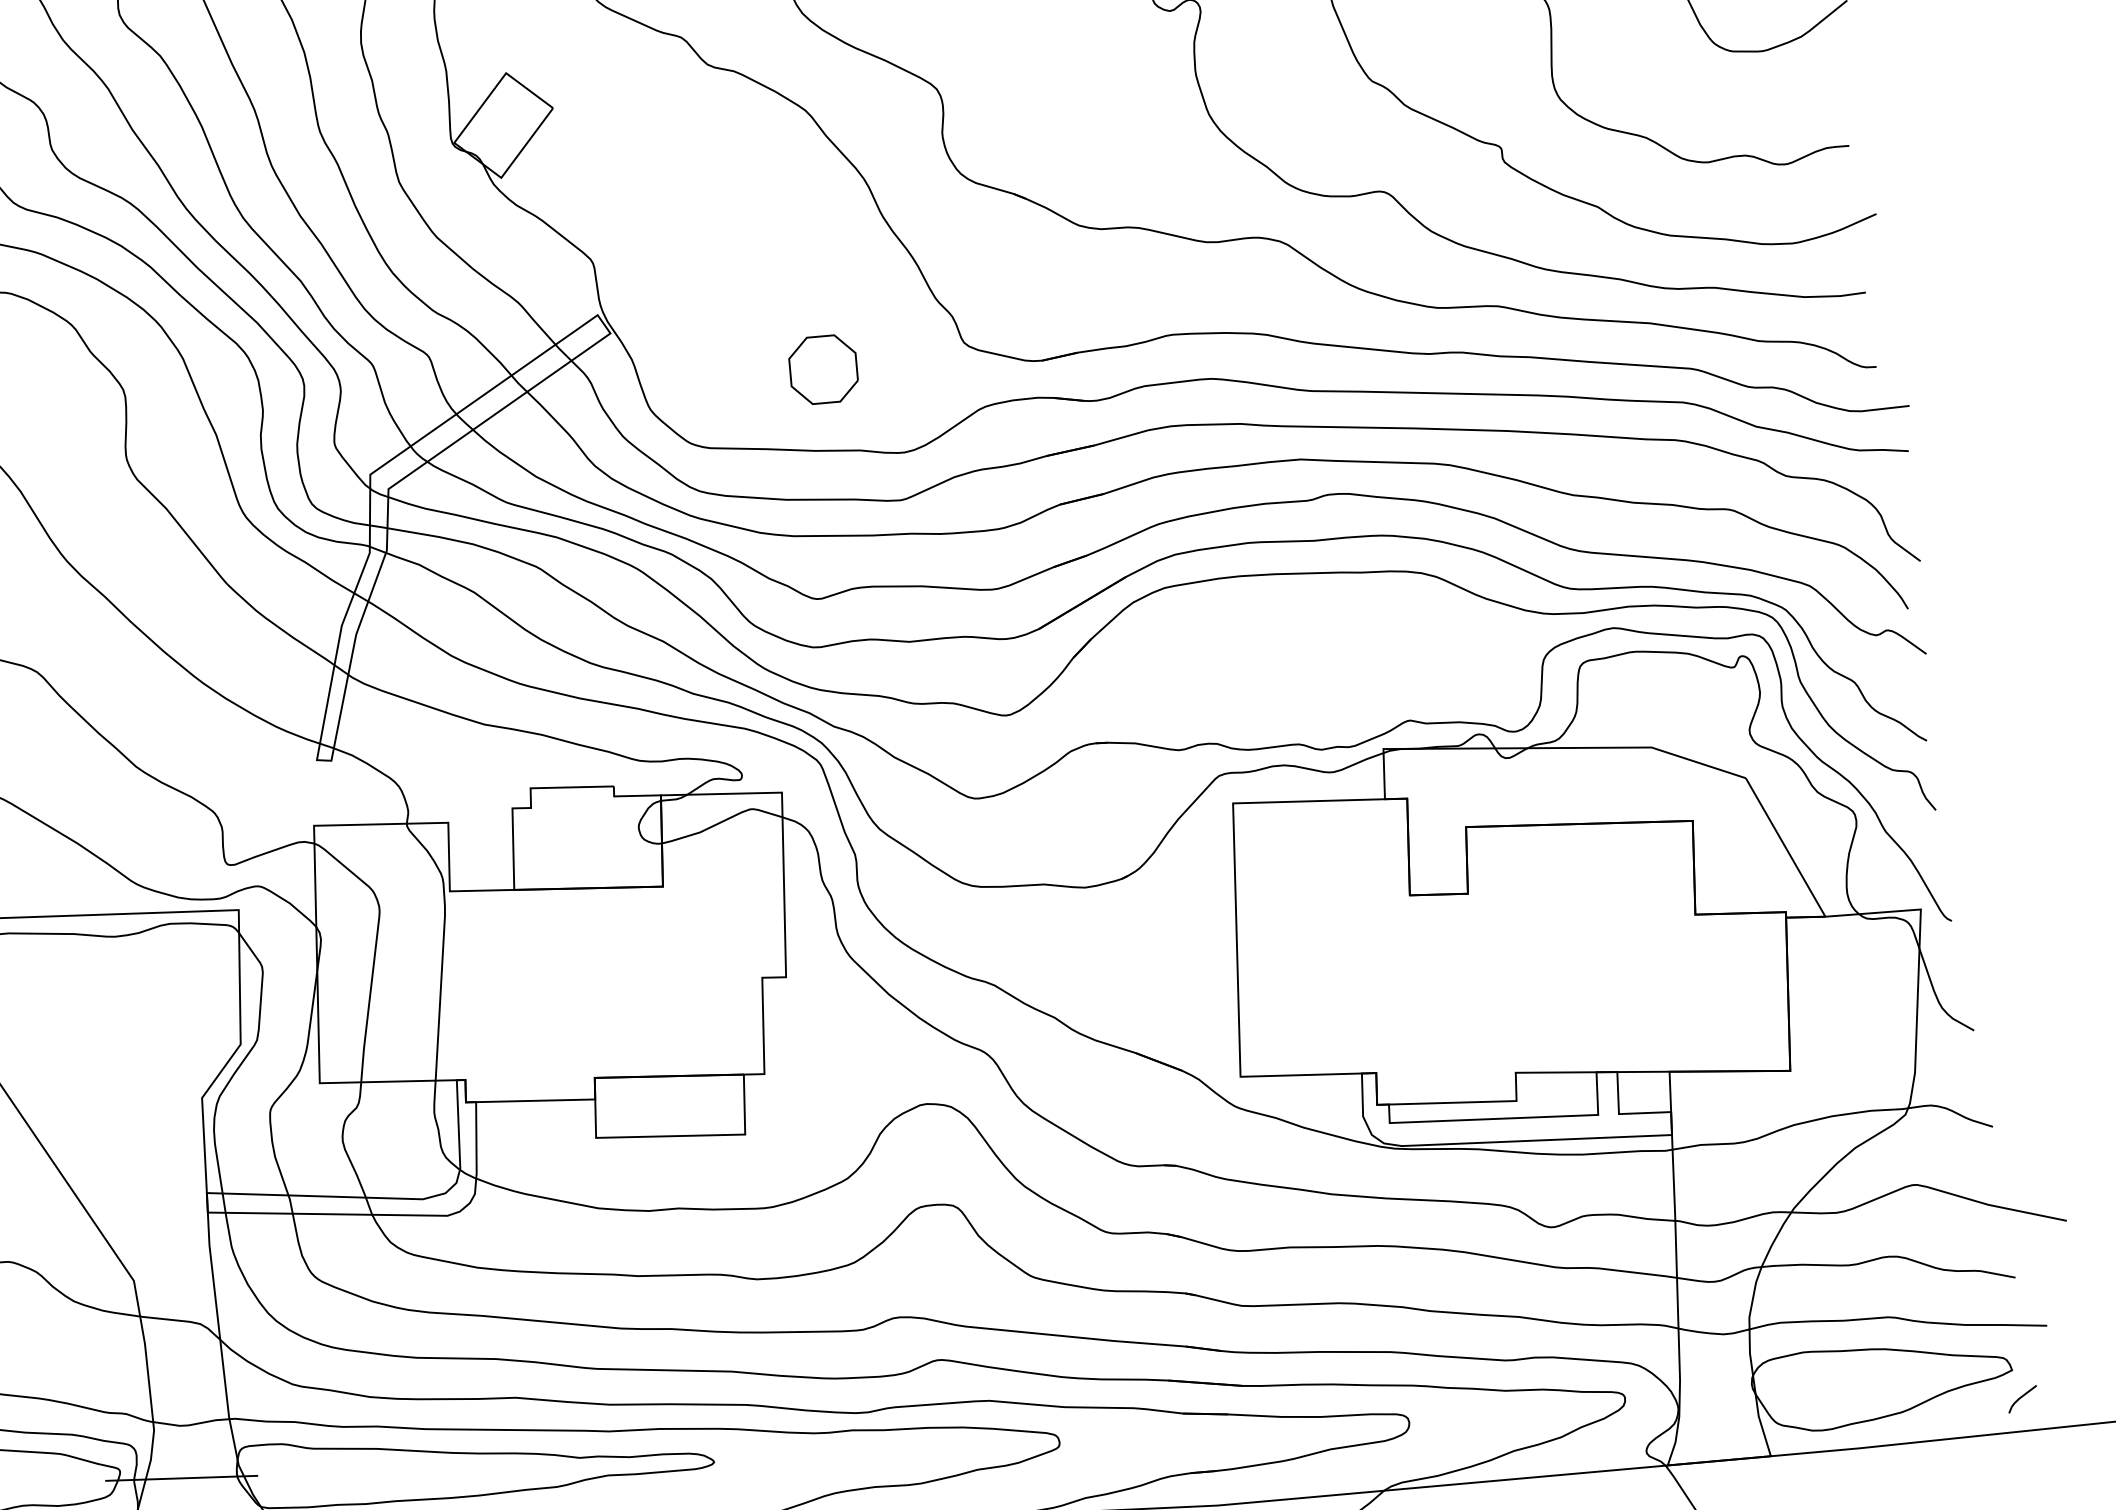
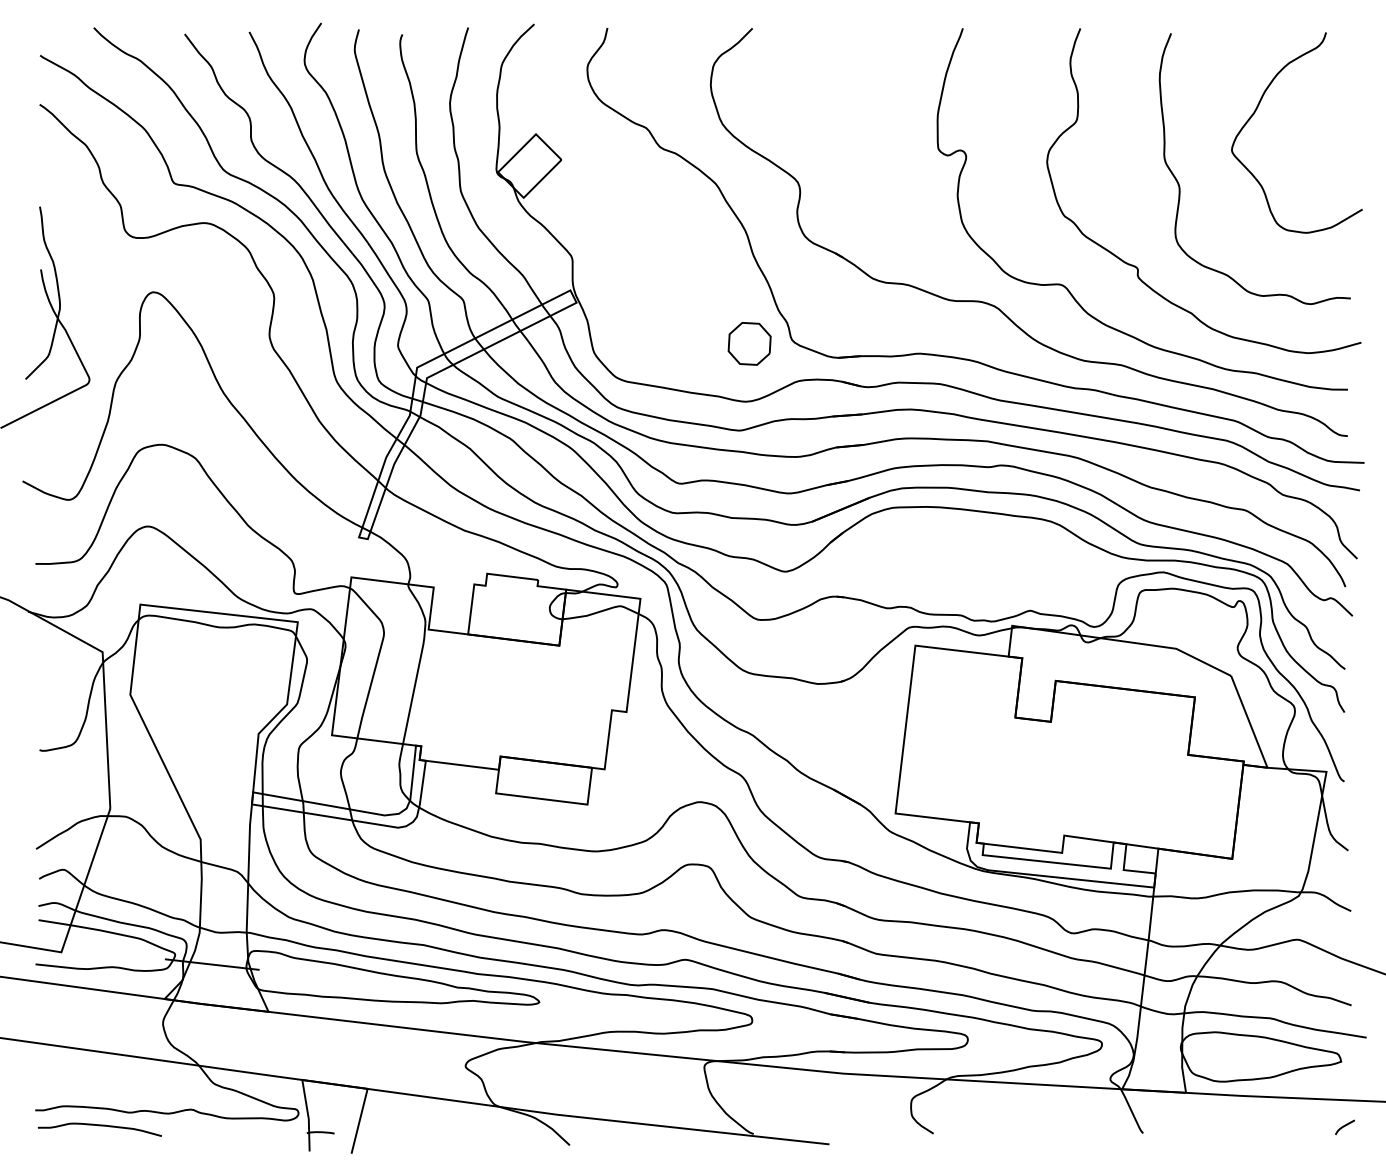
part: (823, 369) -> (749, 343), moved
line: (2021, 1399) -> (1344, 1127), moved

